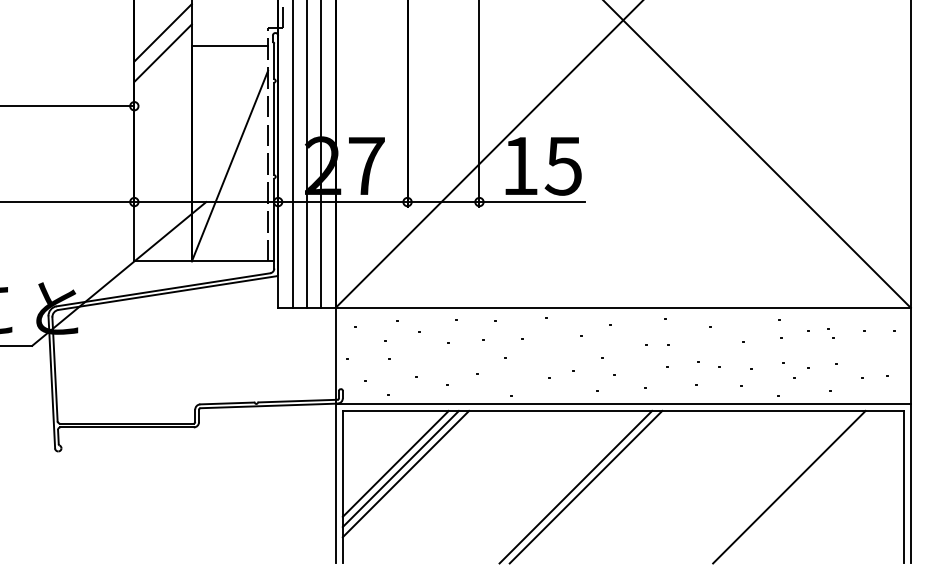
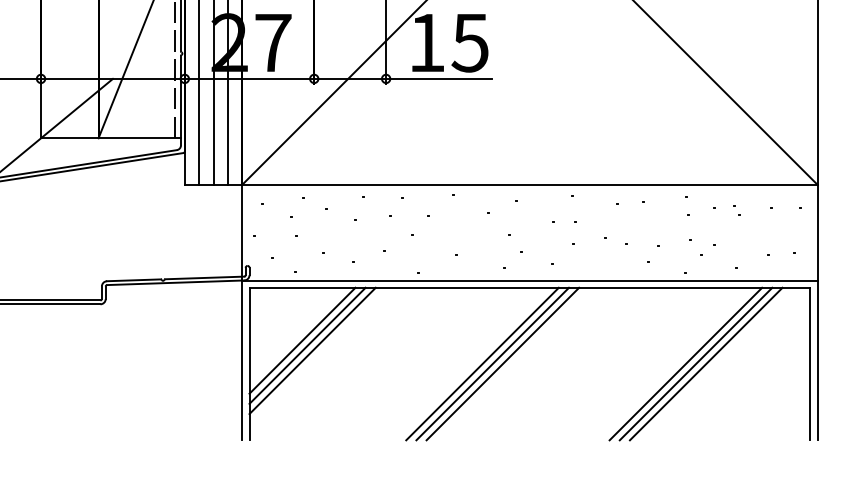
line: (595, 486) -> (502, 363), added
line: (778, 486) -> (685, 363), added
line: (799, 486) -> (706, 363), added

